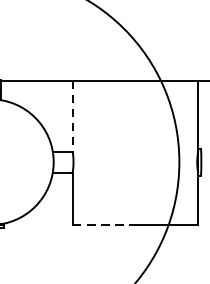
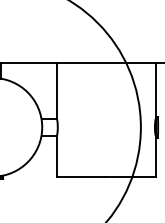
line: (73, 115) -> (57, 90), dashed -> solid
line: (103, 224) -> (81, 176), dashed -> solid

